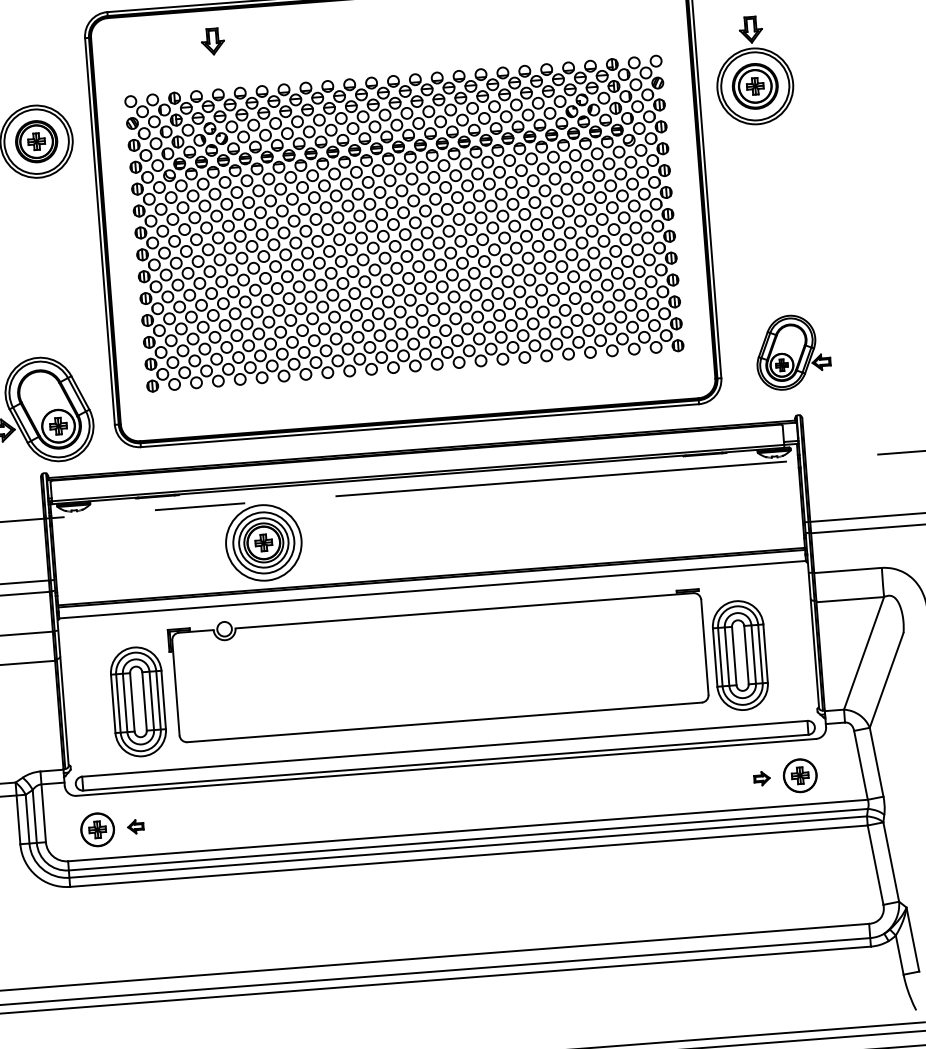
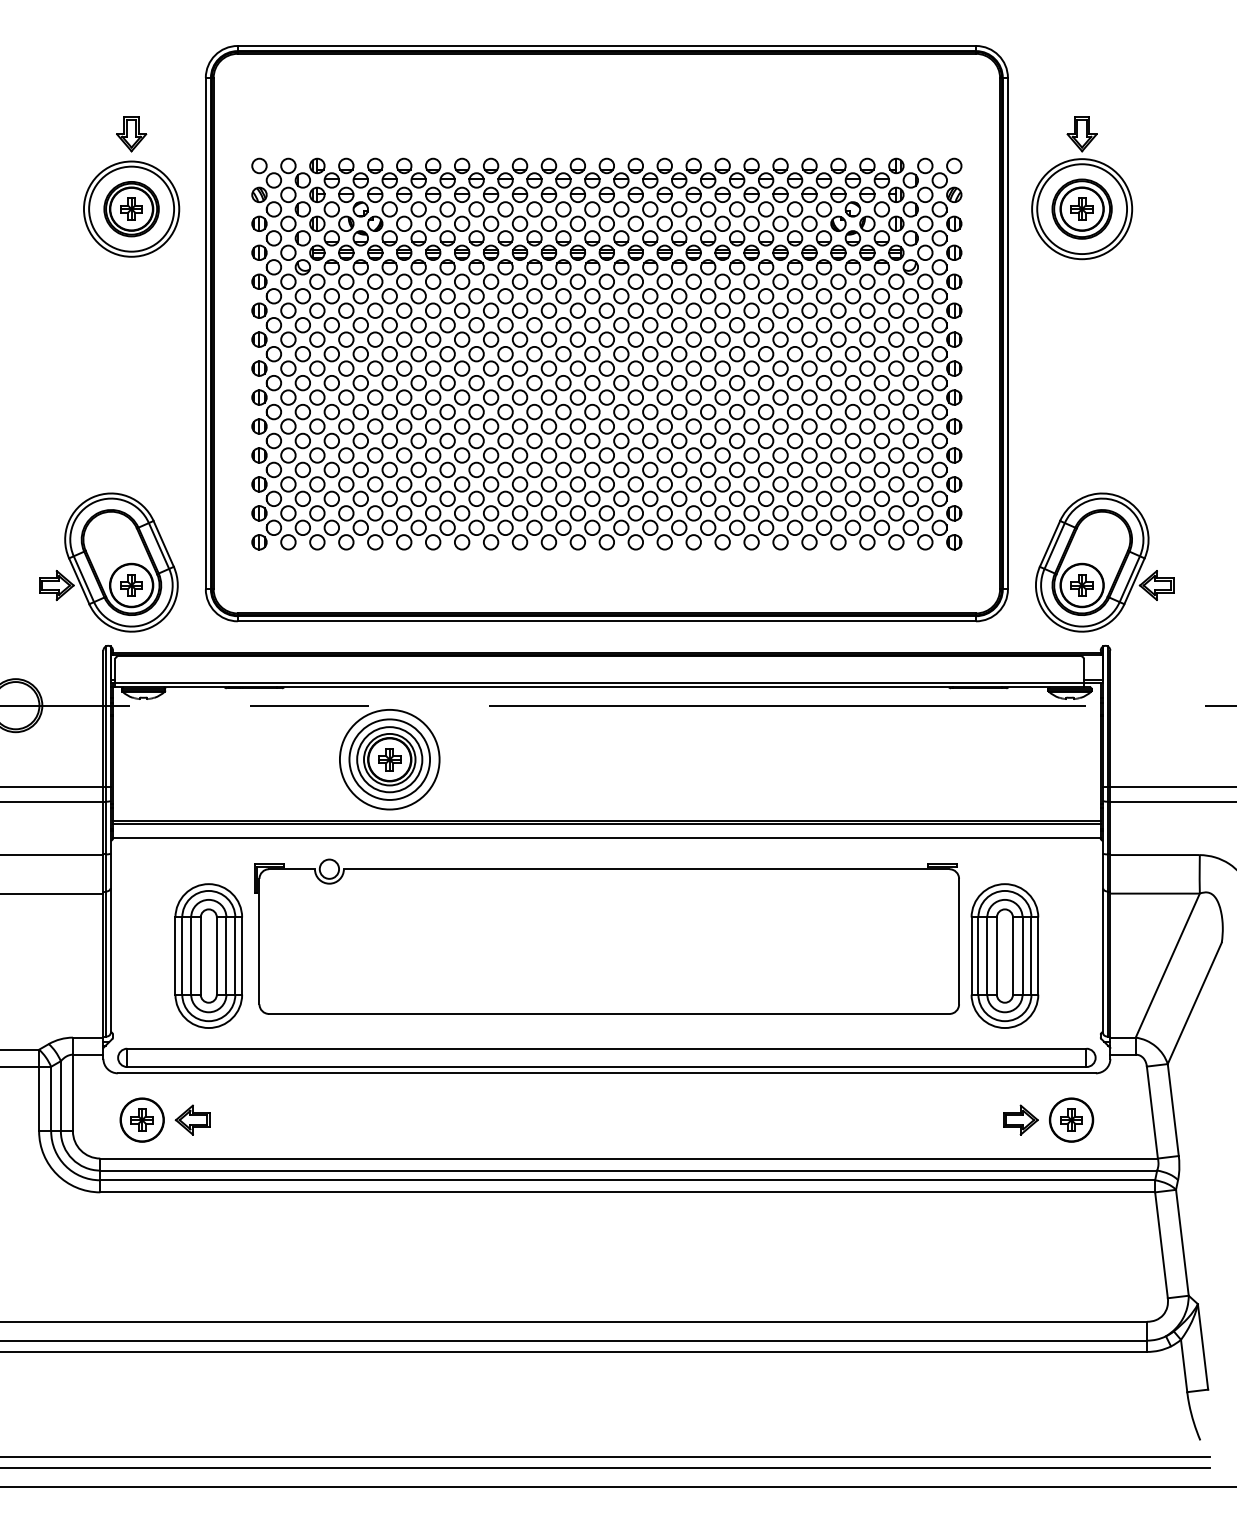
part: (212, 41) -> (131, 134), moved
part: (792, 352) -> (1104, 562), size x1.43
part: (761, 778) -> (1020, 1119), size x1.67
part: (135, 826) -> (192, 1119), size x1.67

